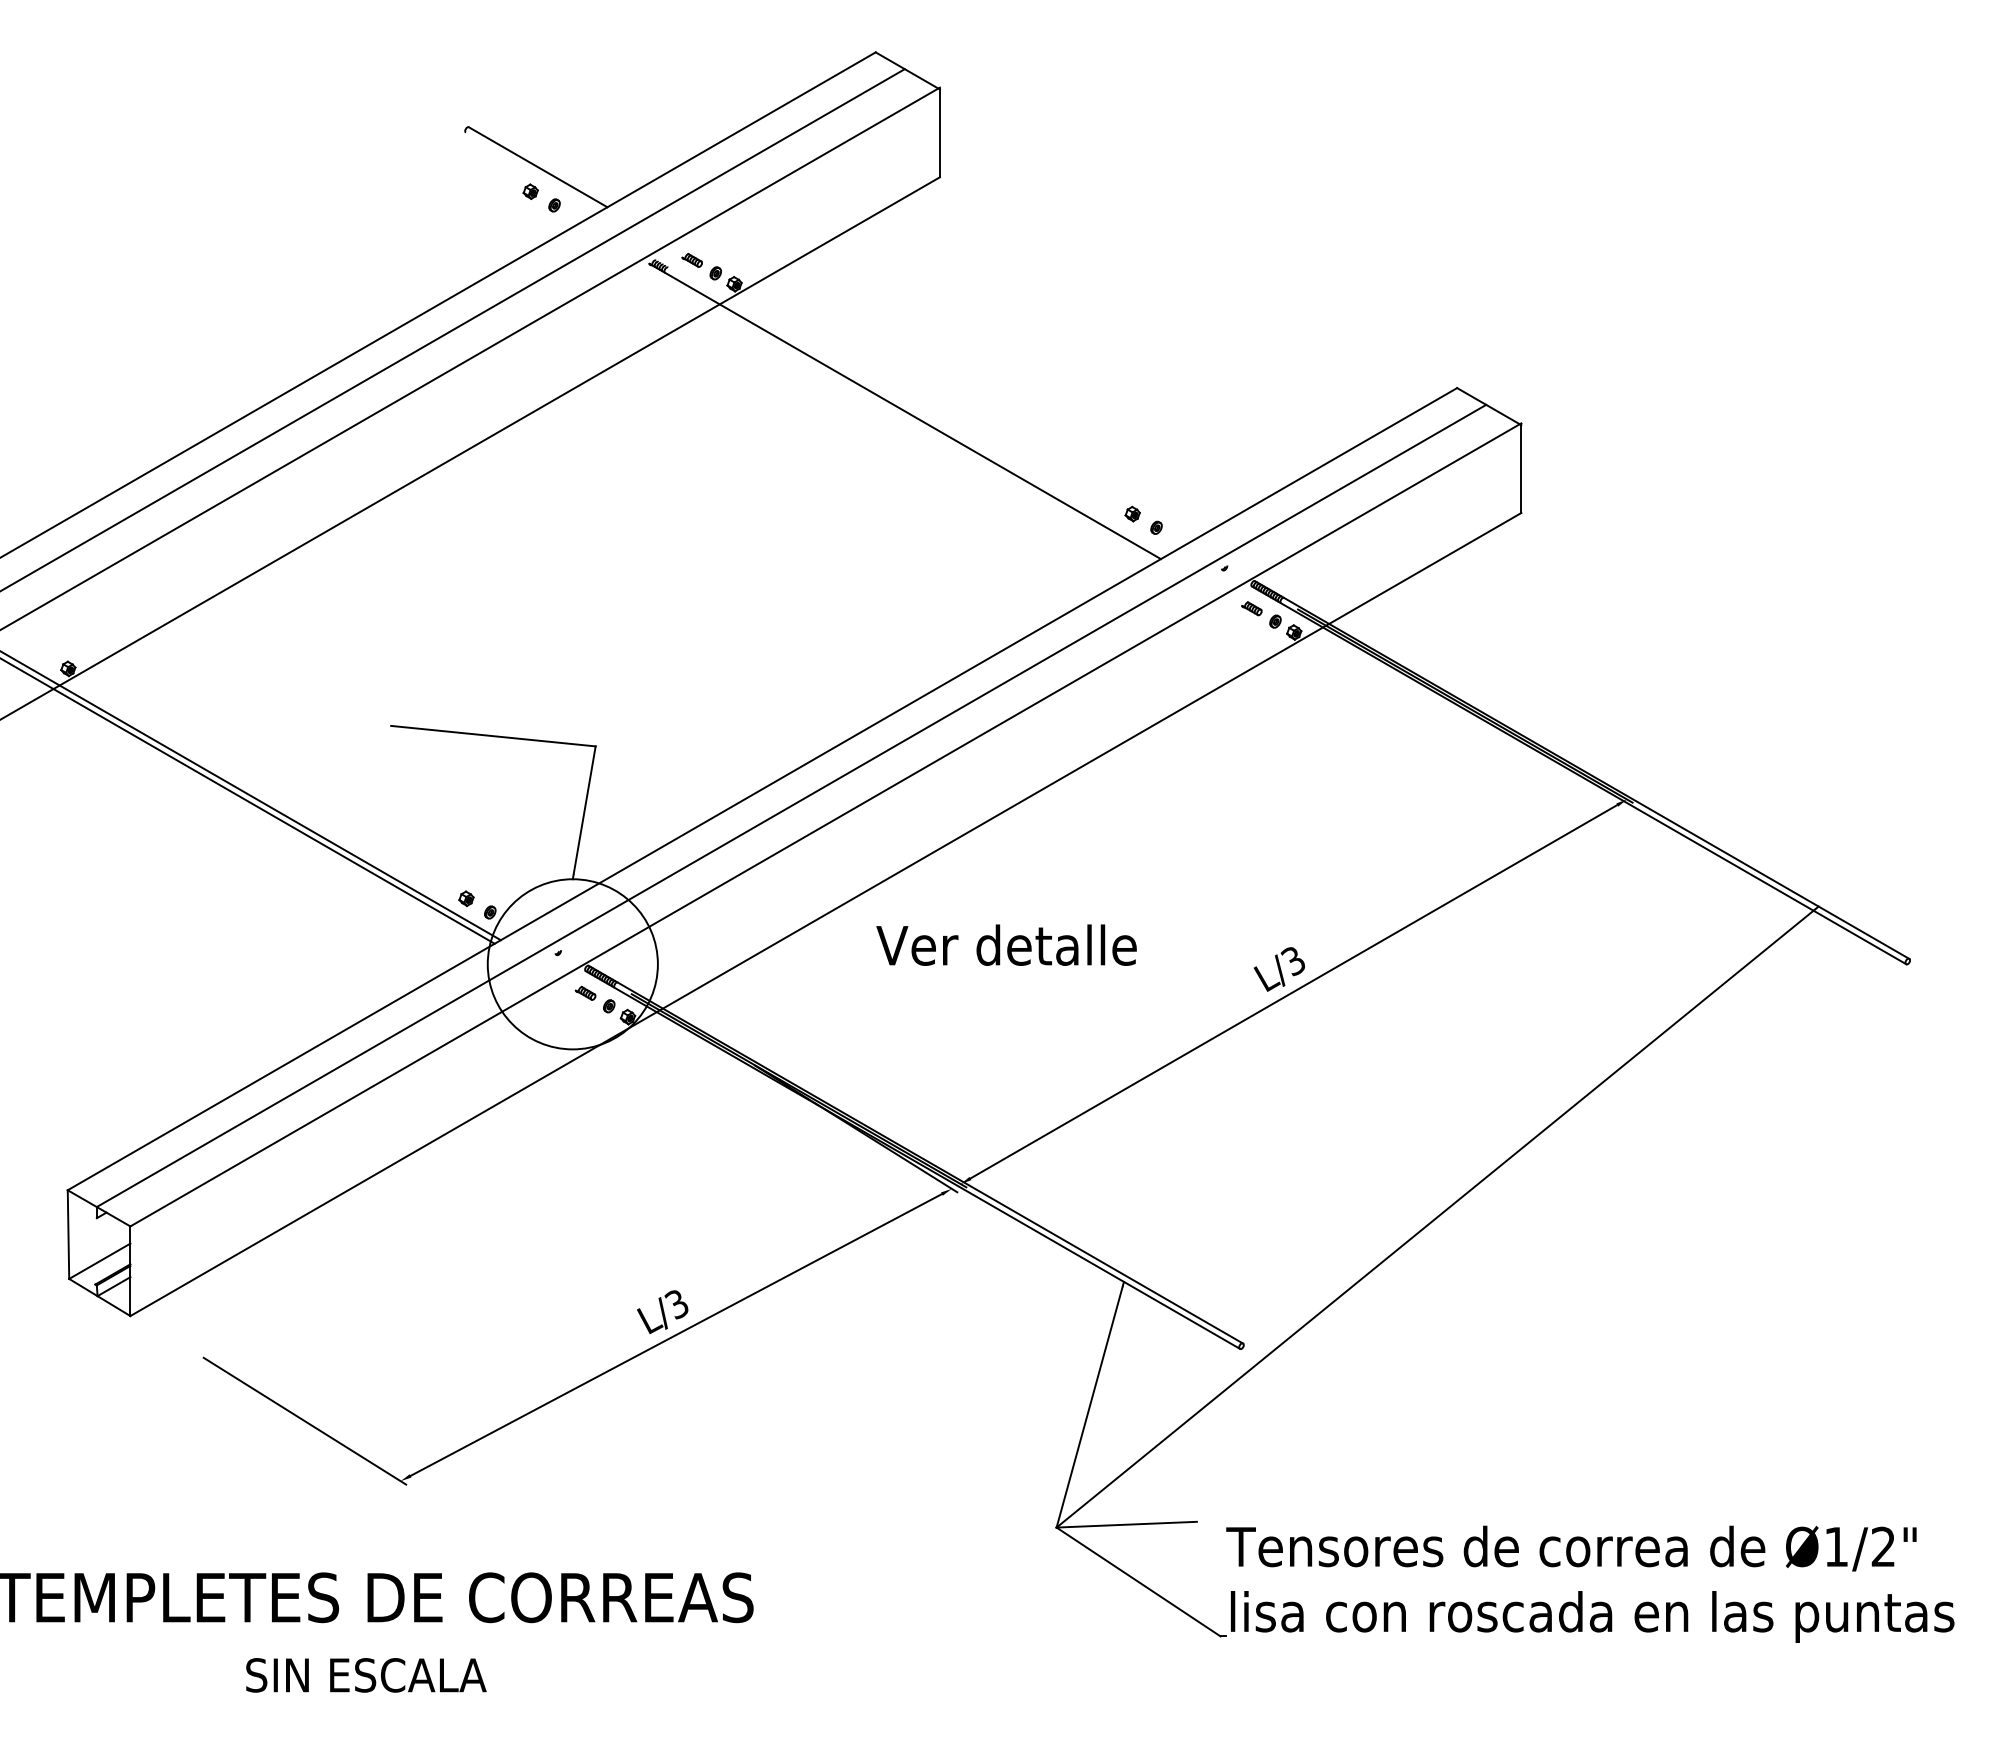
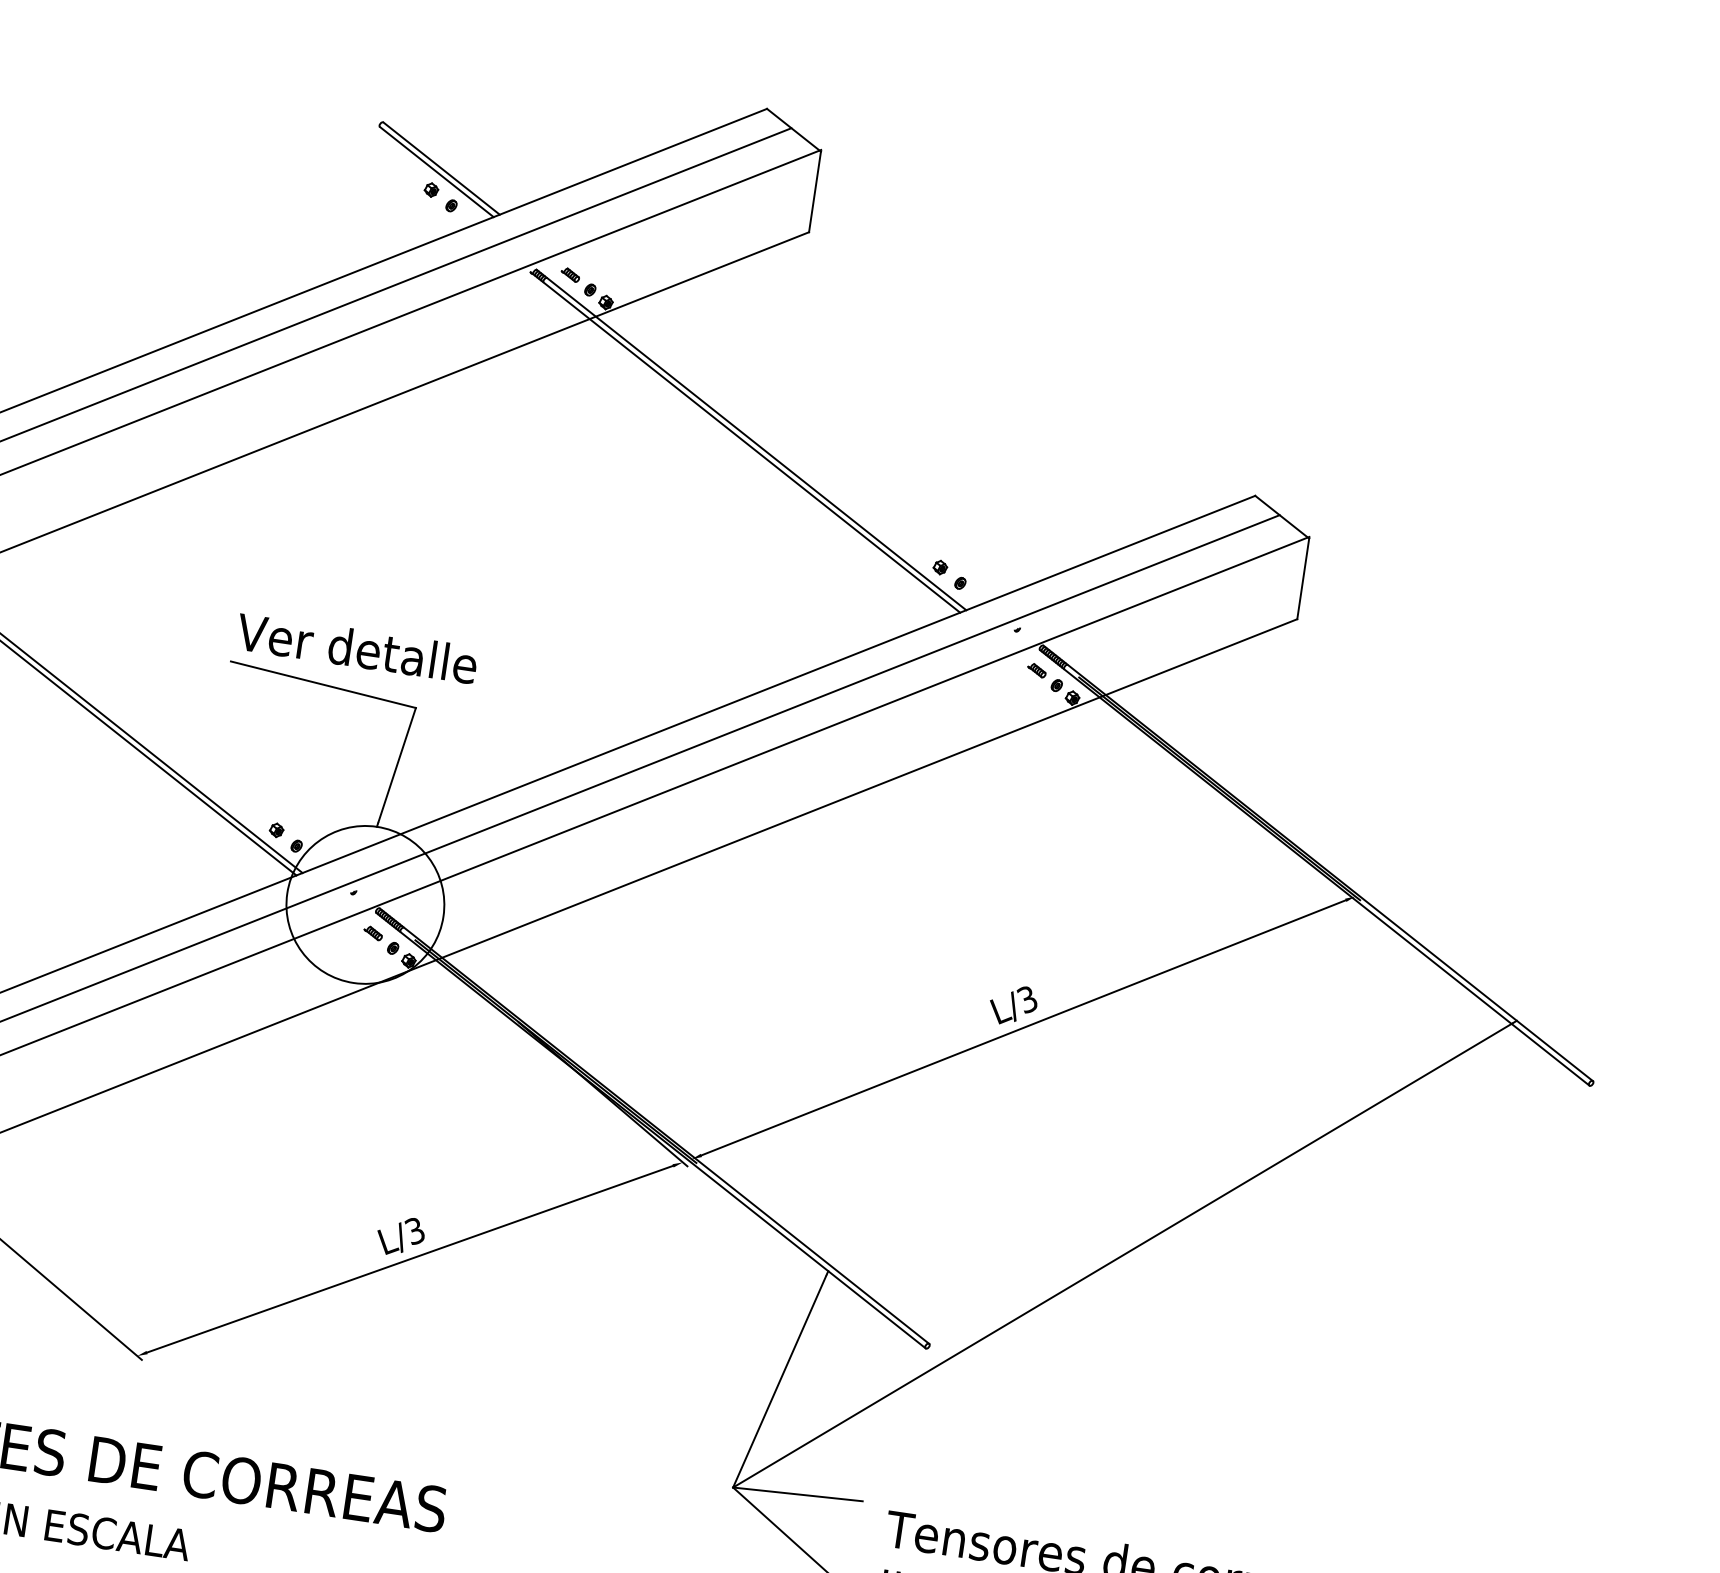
line: (533, 171) -> (436, 171), added
line: (911, 407) -> (751, 439), added
text: (1006, 944) -> (357, 647), moved

